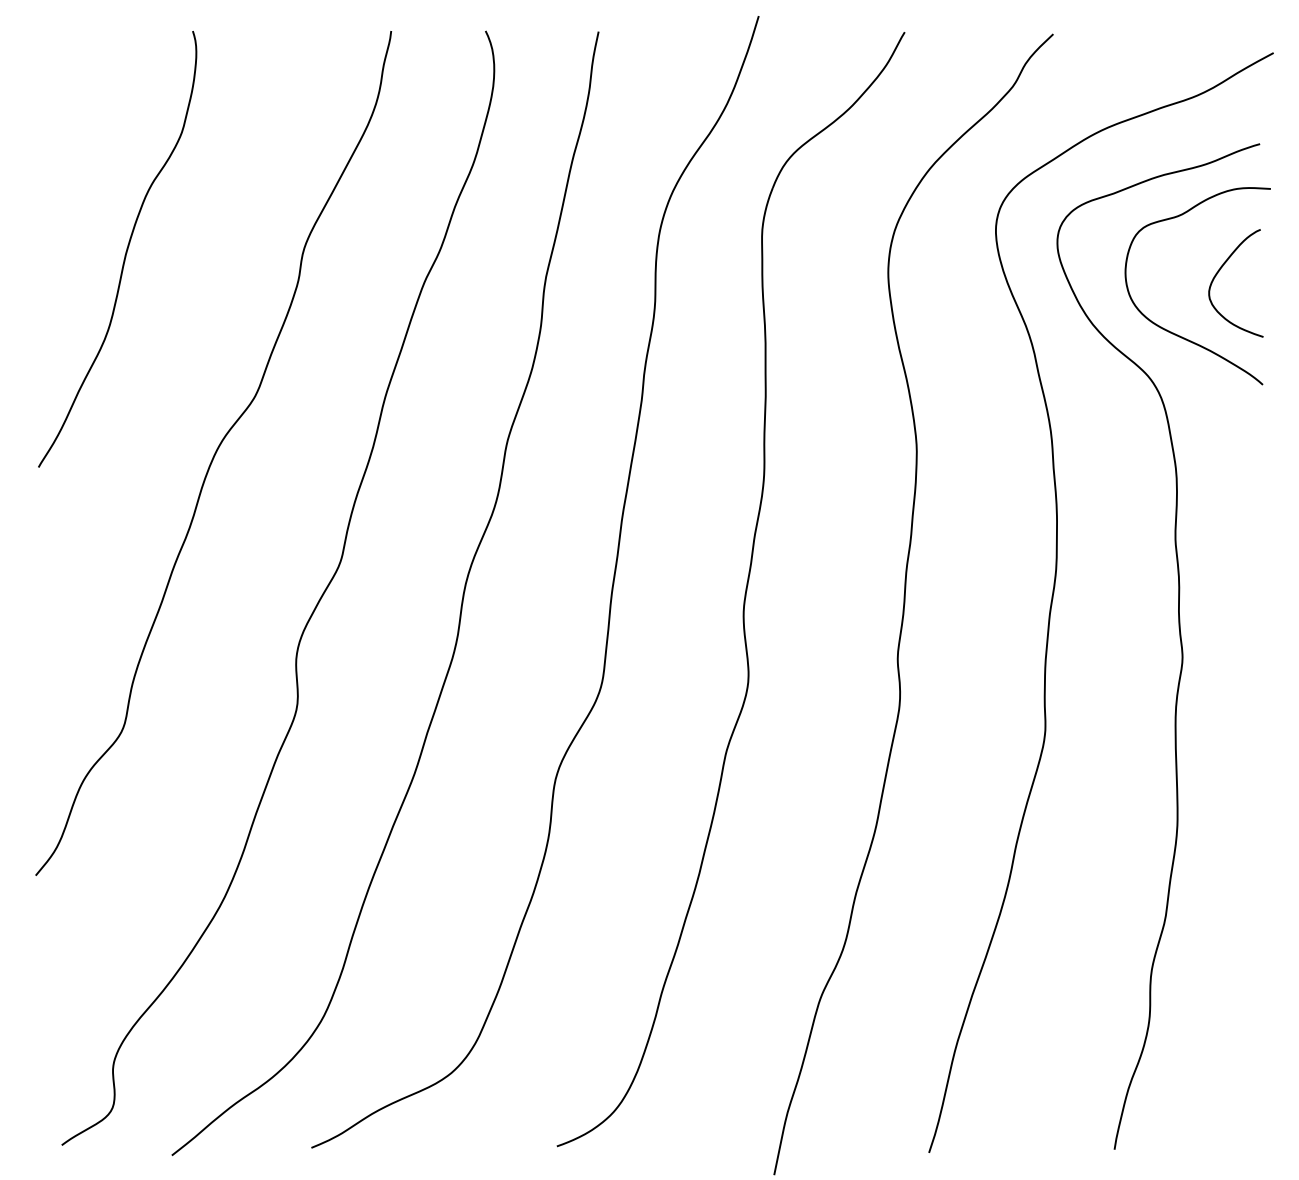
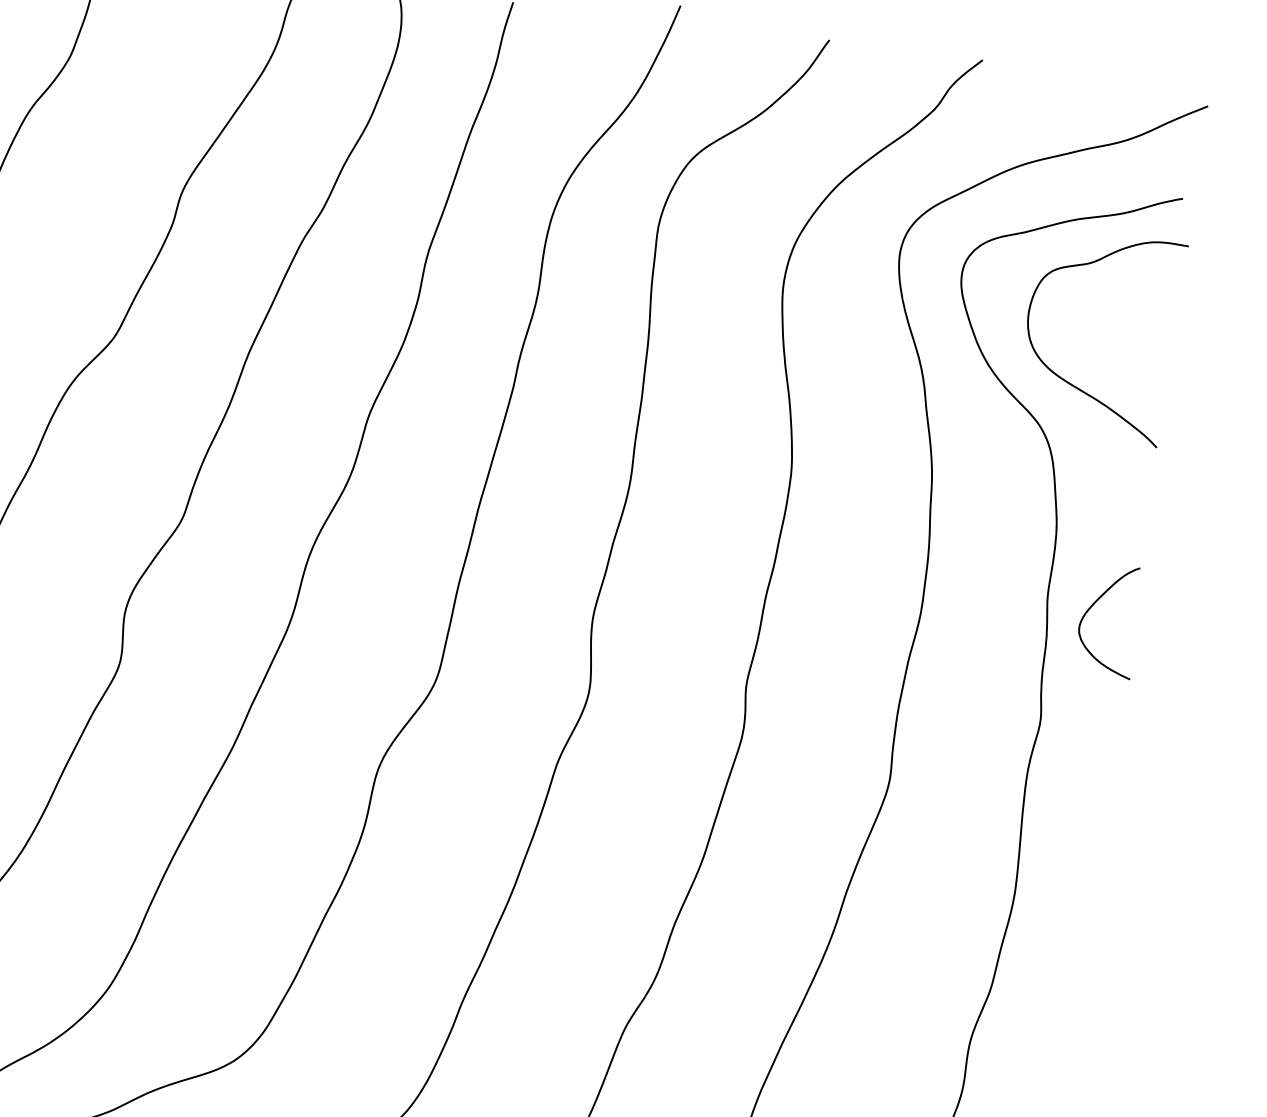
curve: (1218, 273) -> (1091, 608), moved

